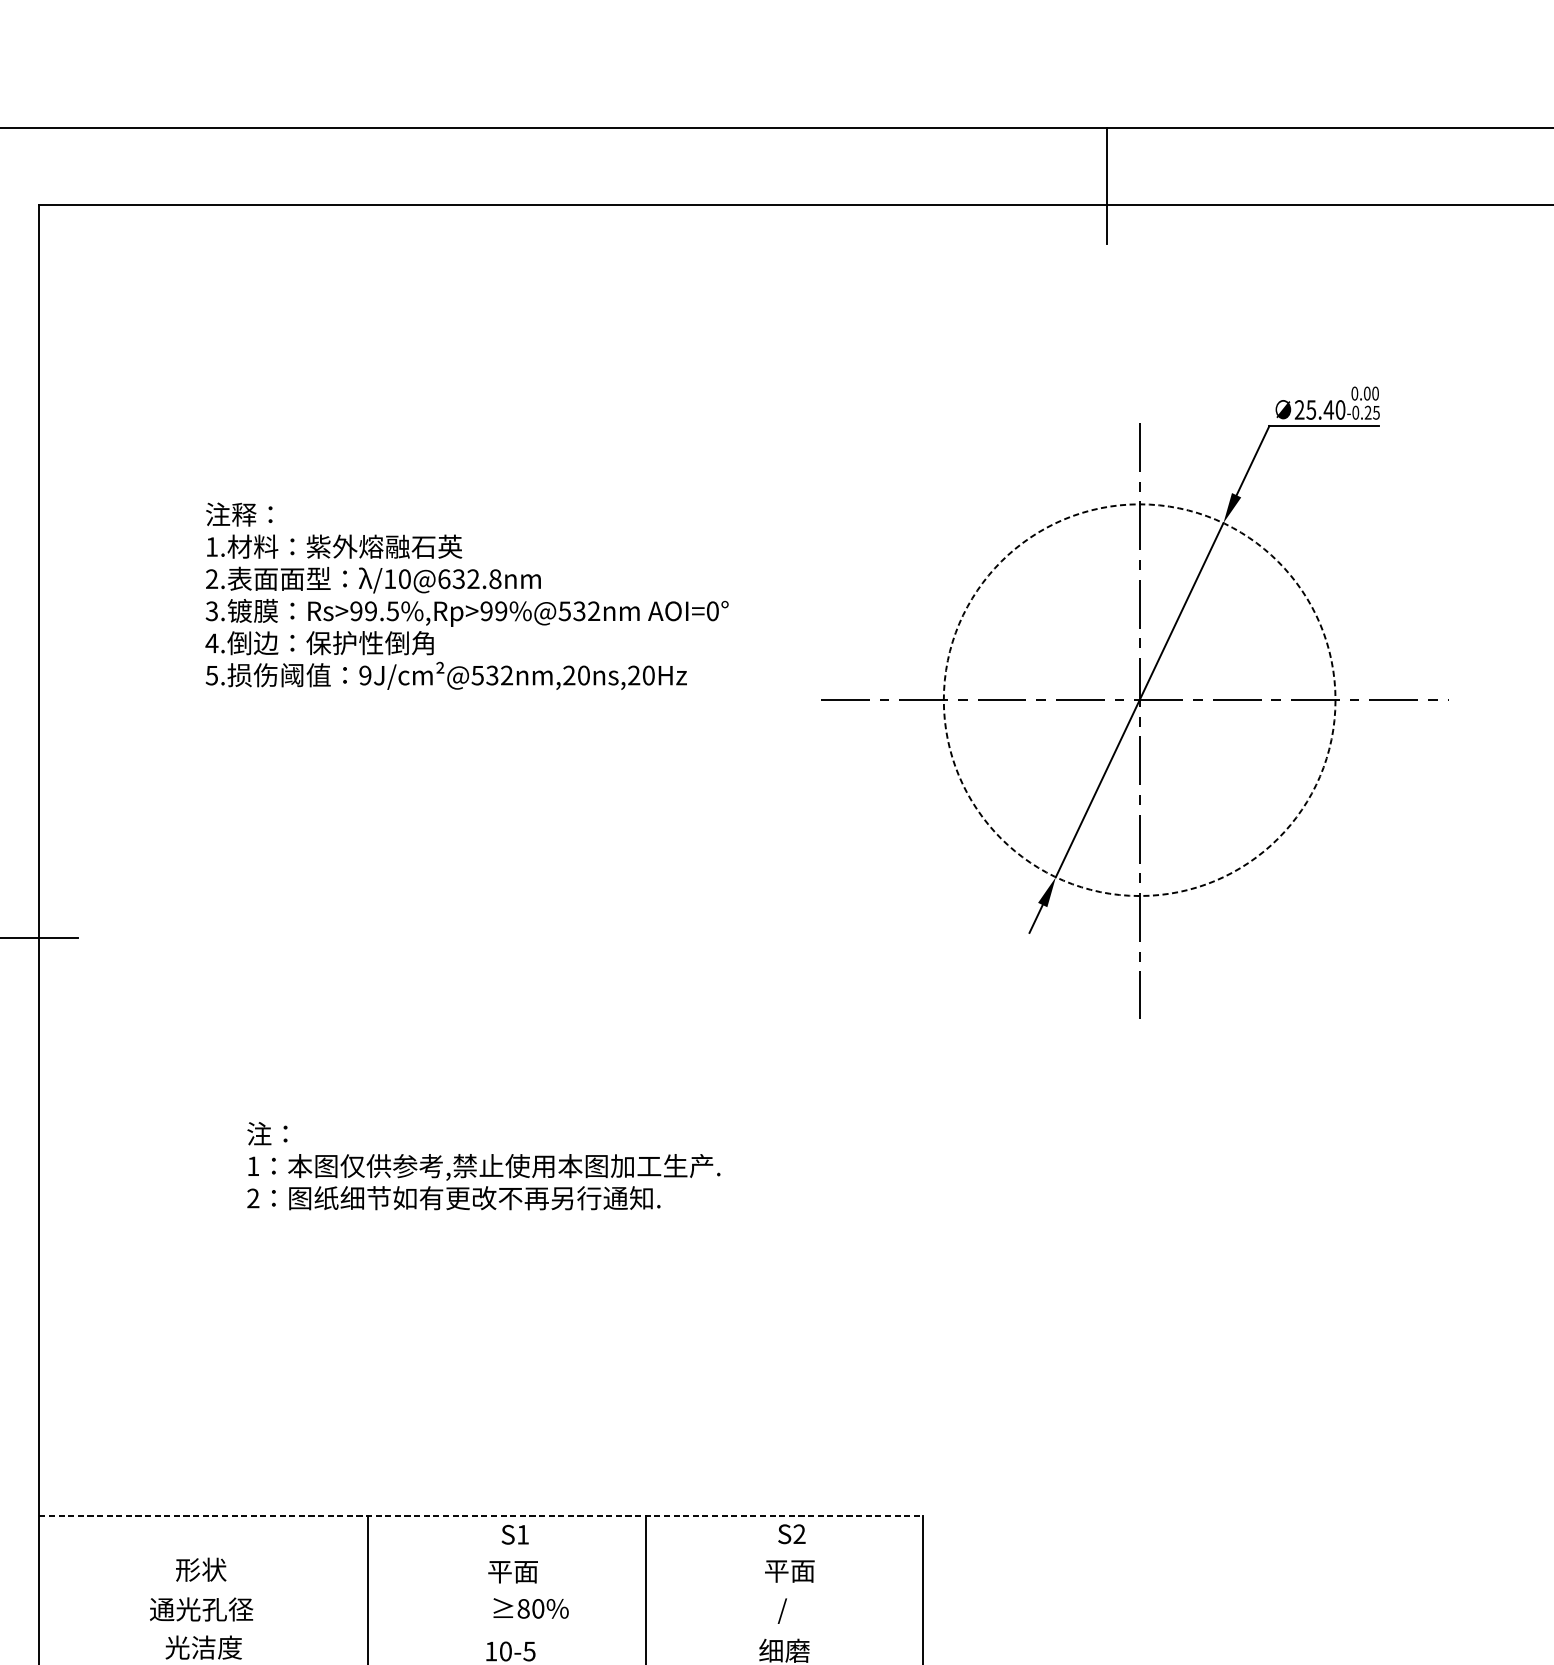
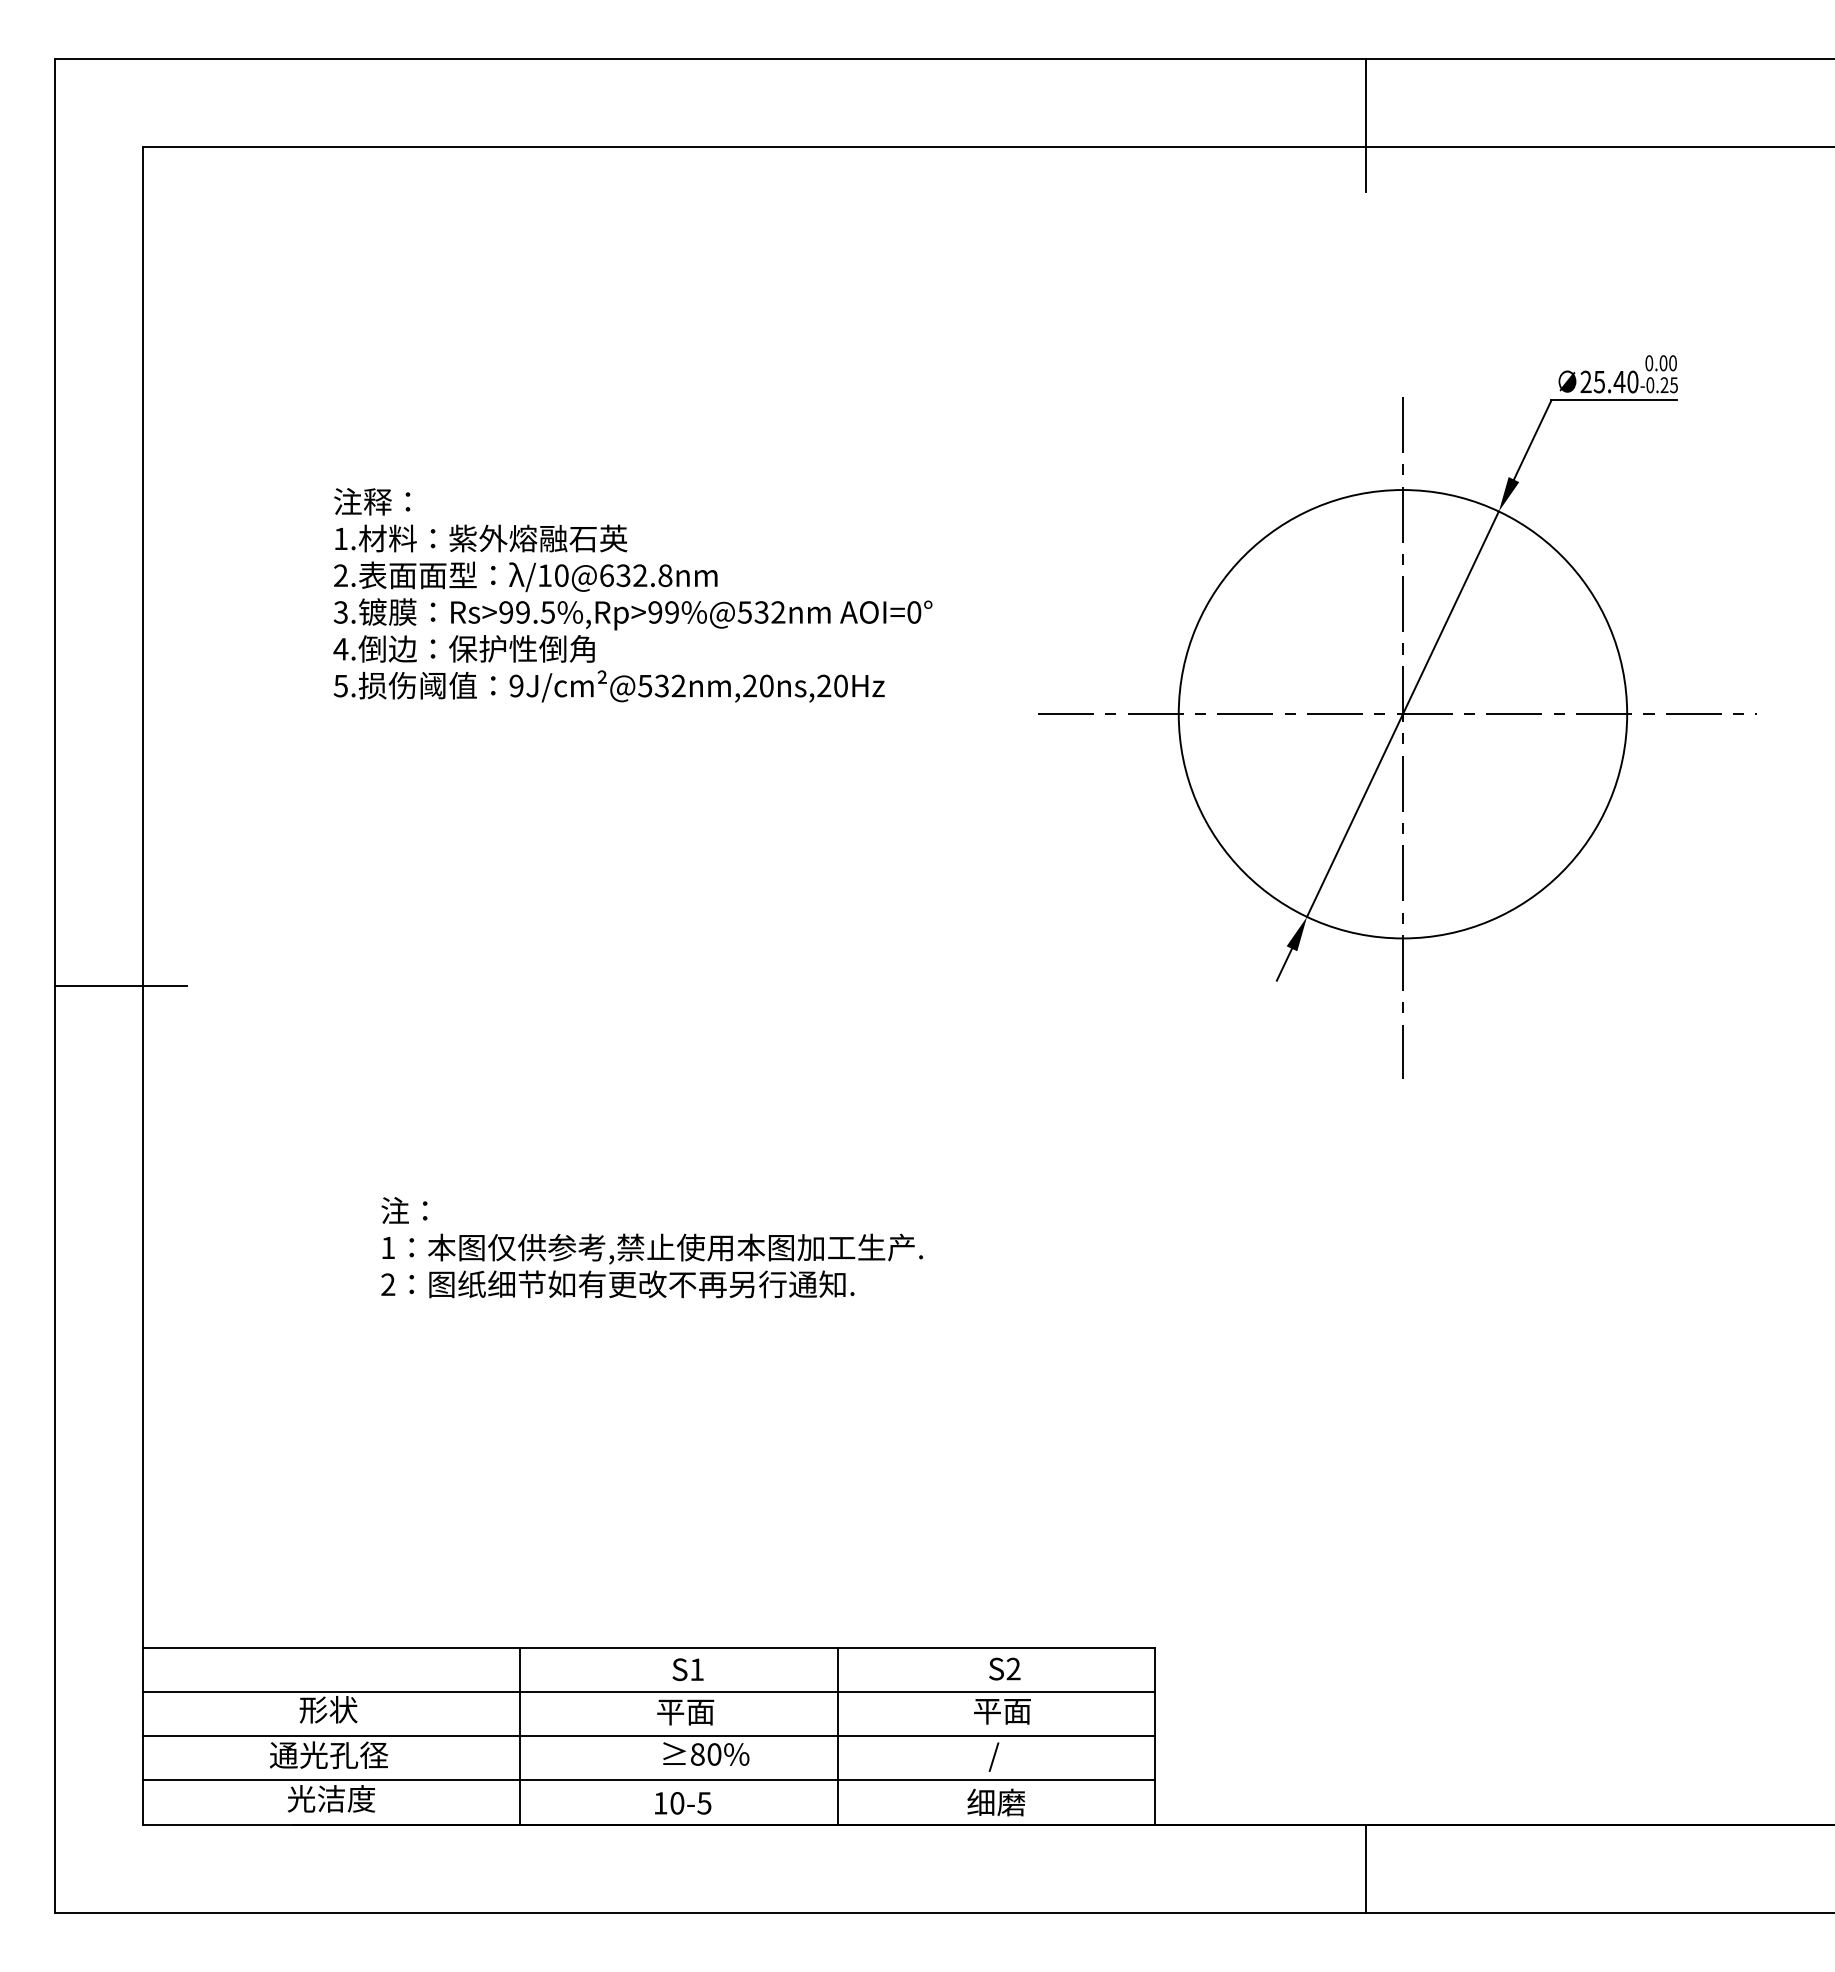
circle: (1139, 700) -> (1402, 714), dashed -> solid
line: (481, 1516) -> (649, 1648), dashed -> solid
line: (481, 1554) -> (649, 1692), added
line: (481, 1593) -> (649, 1736), added
line: (481, 1631) -> (649, 1780), added

